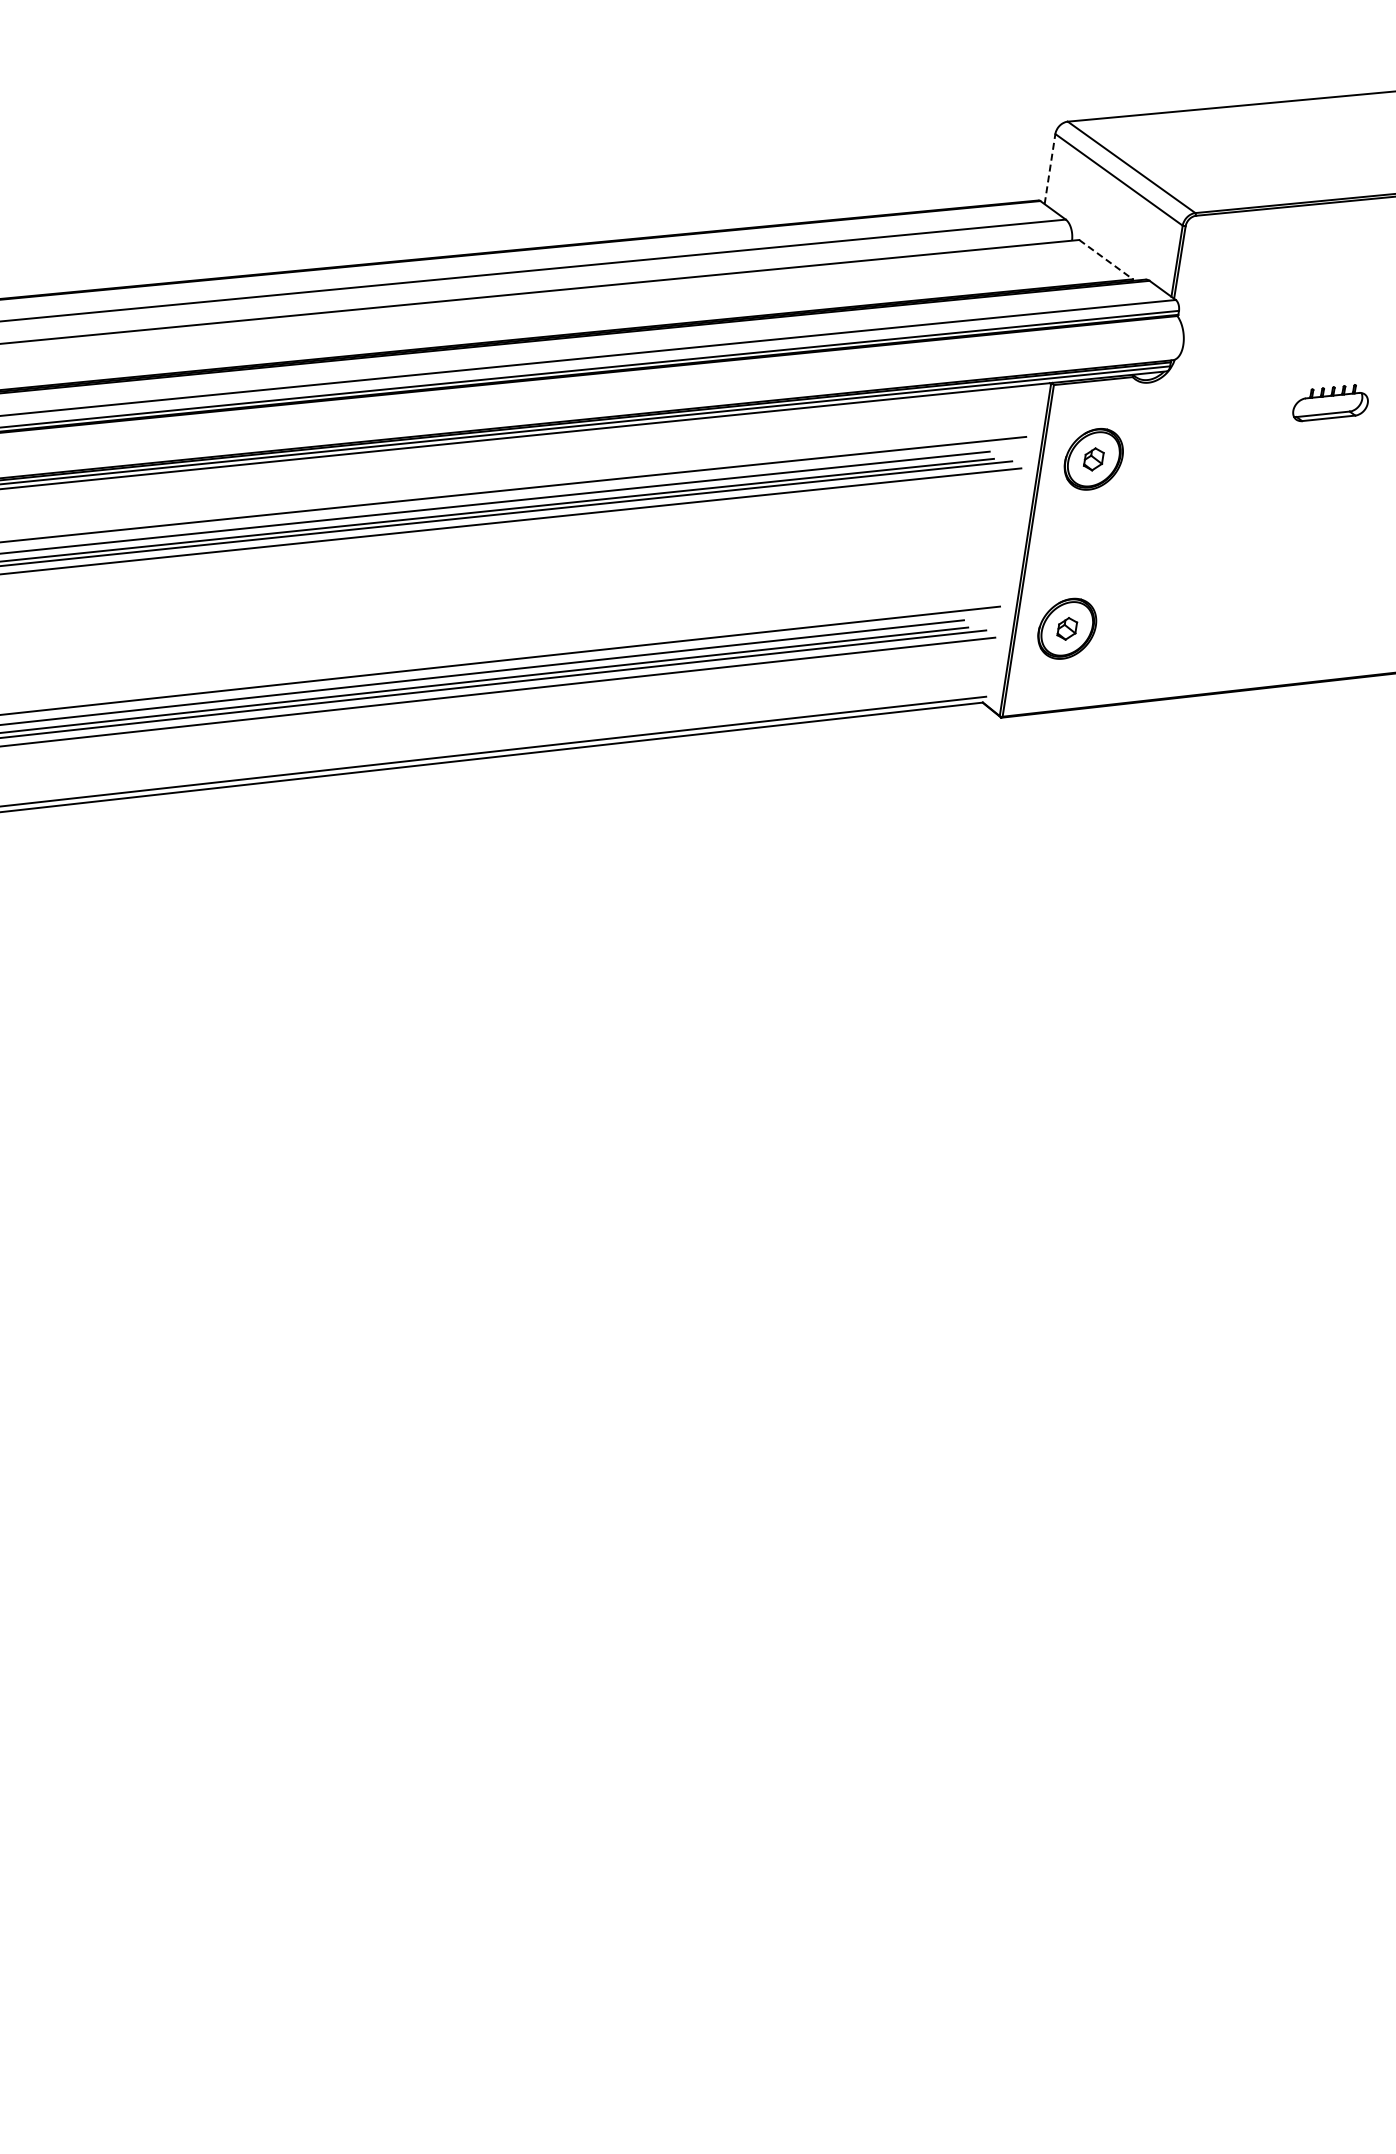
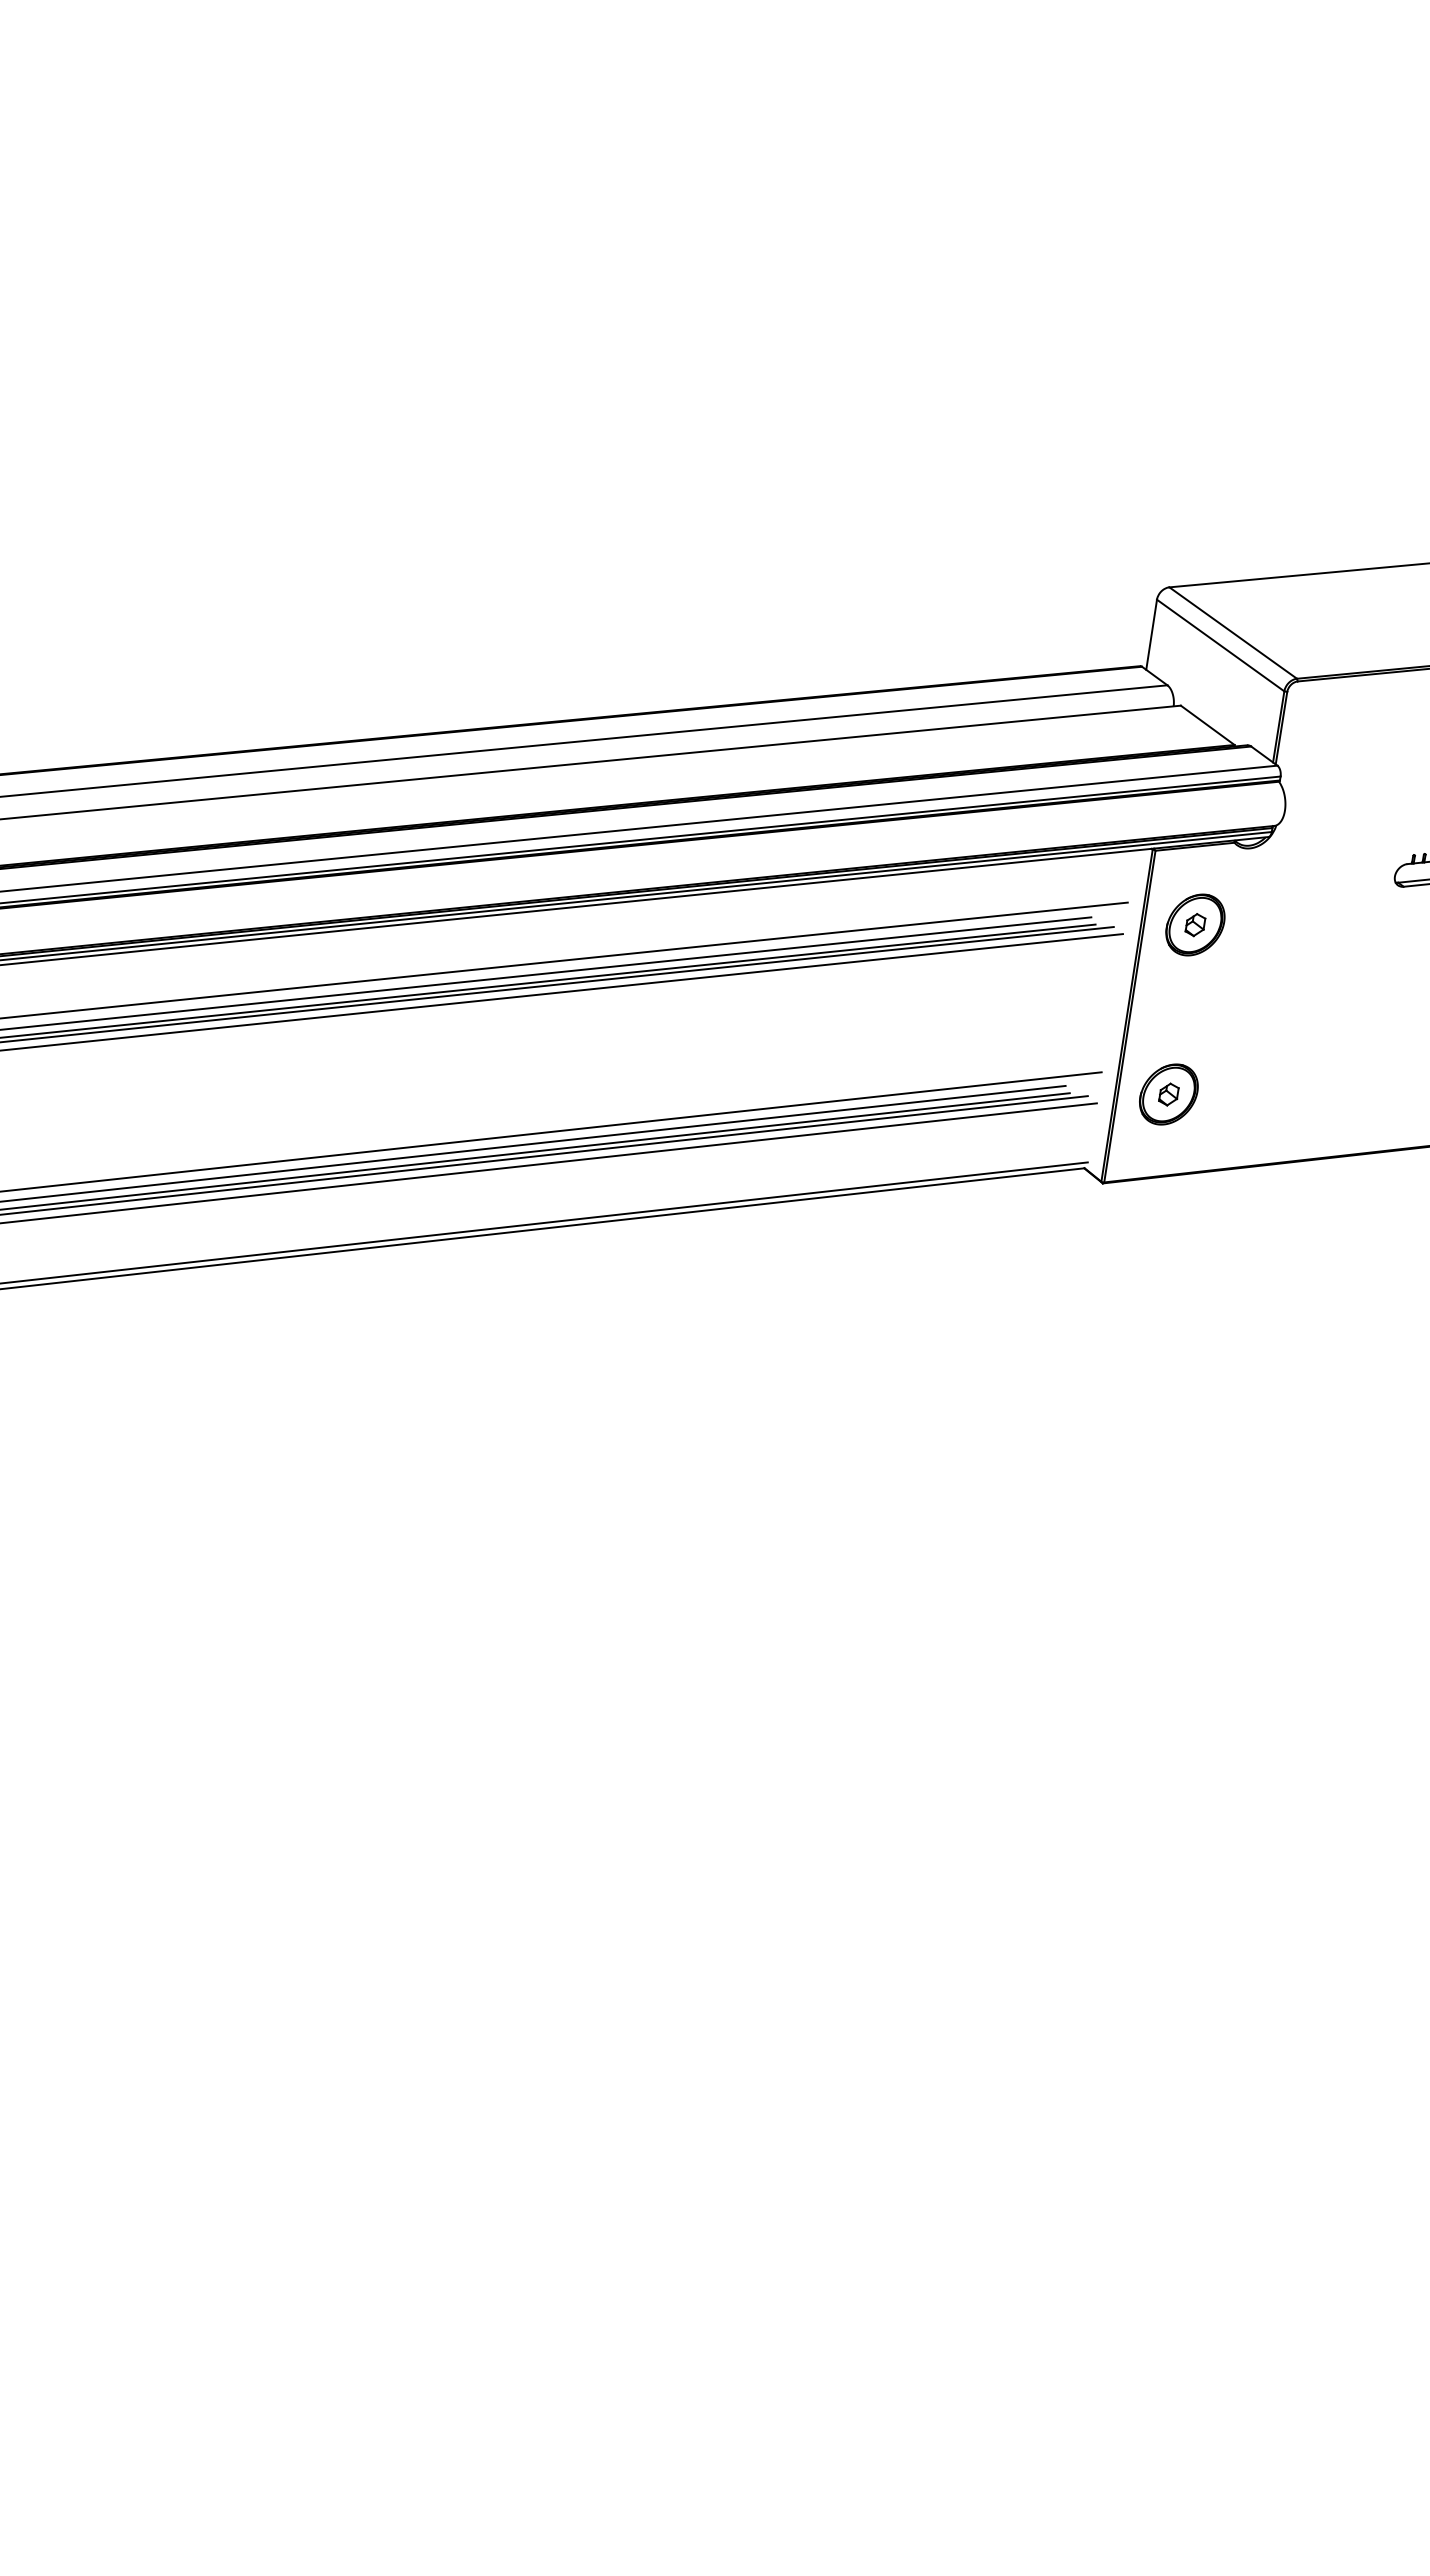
line: (1049, 168) -> (1151, 634), dashed -> solid
line: (1106, 259) -> (1208, 725), dashed -> solid

